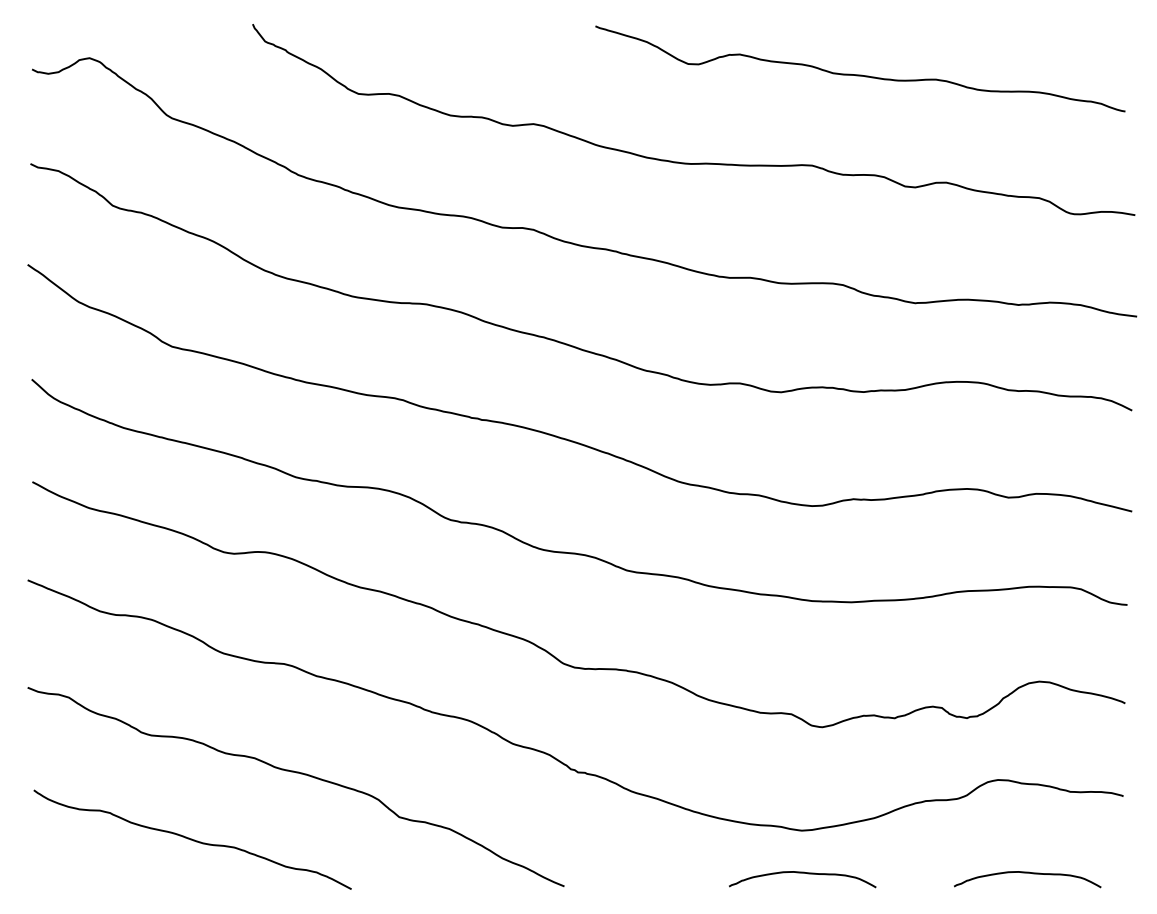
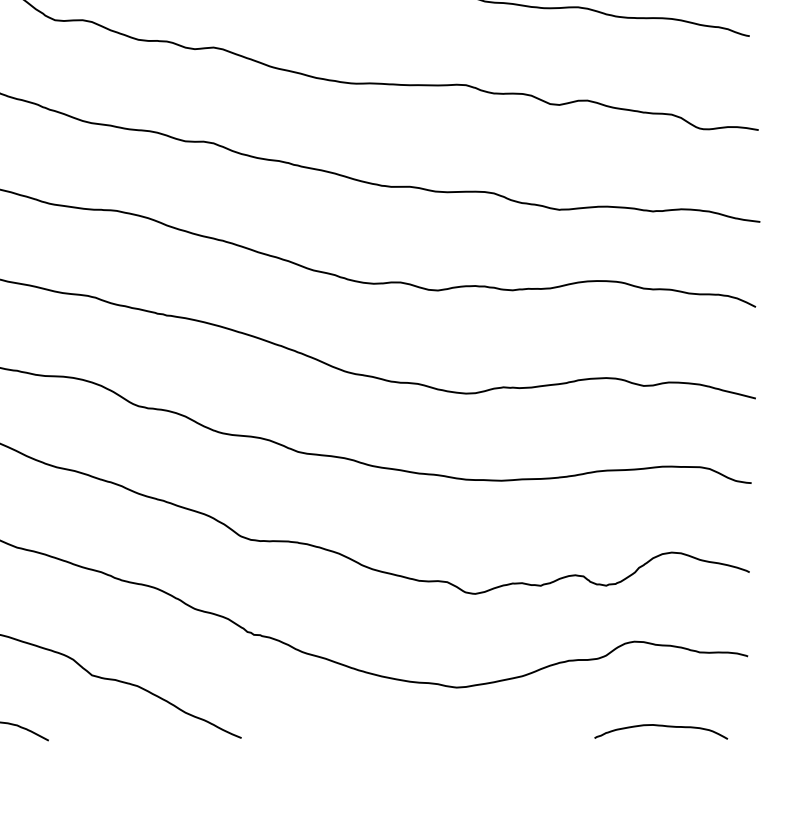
curve: (802, 873) -> (457, 726), removed

